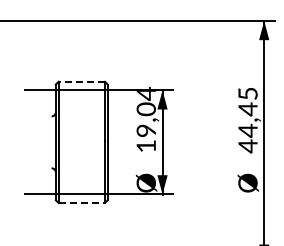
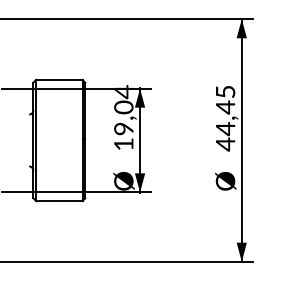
line: (80, 81) -> (58, 79), dashed -> solid
line: (81, 203) -> (59, 201), dashed -> solid

